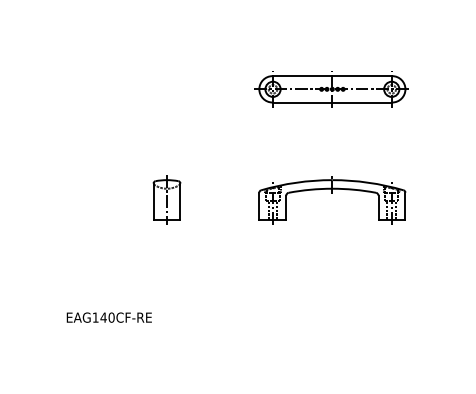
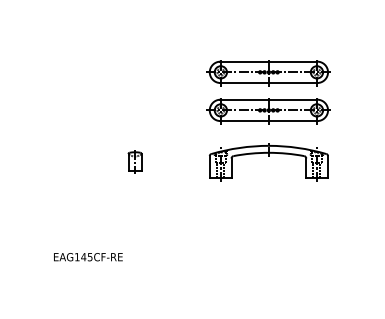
part: (331, 136) -> (268, 110), added
part: (166, 199) -> (134, 161), size x0.6
text: (111, 317) -> (90, 257), EAG140CF-RE -> EAG145CF-RE

